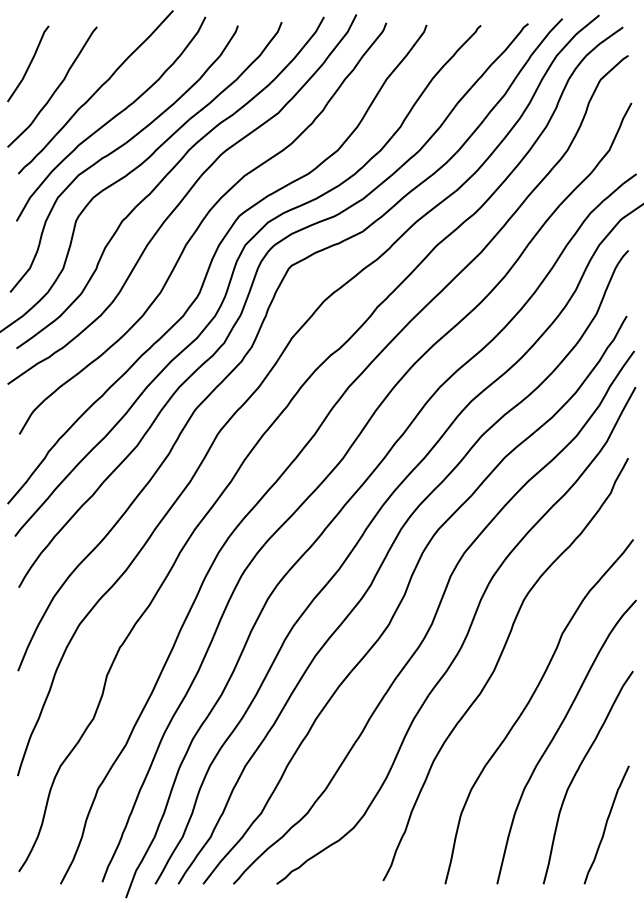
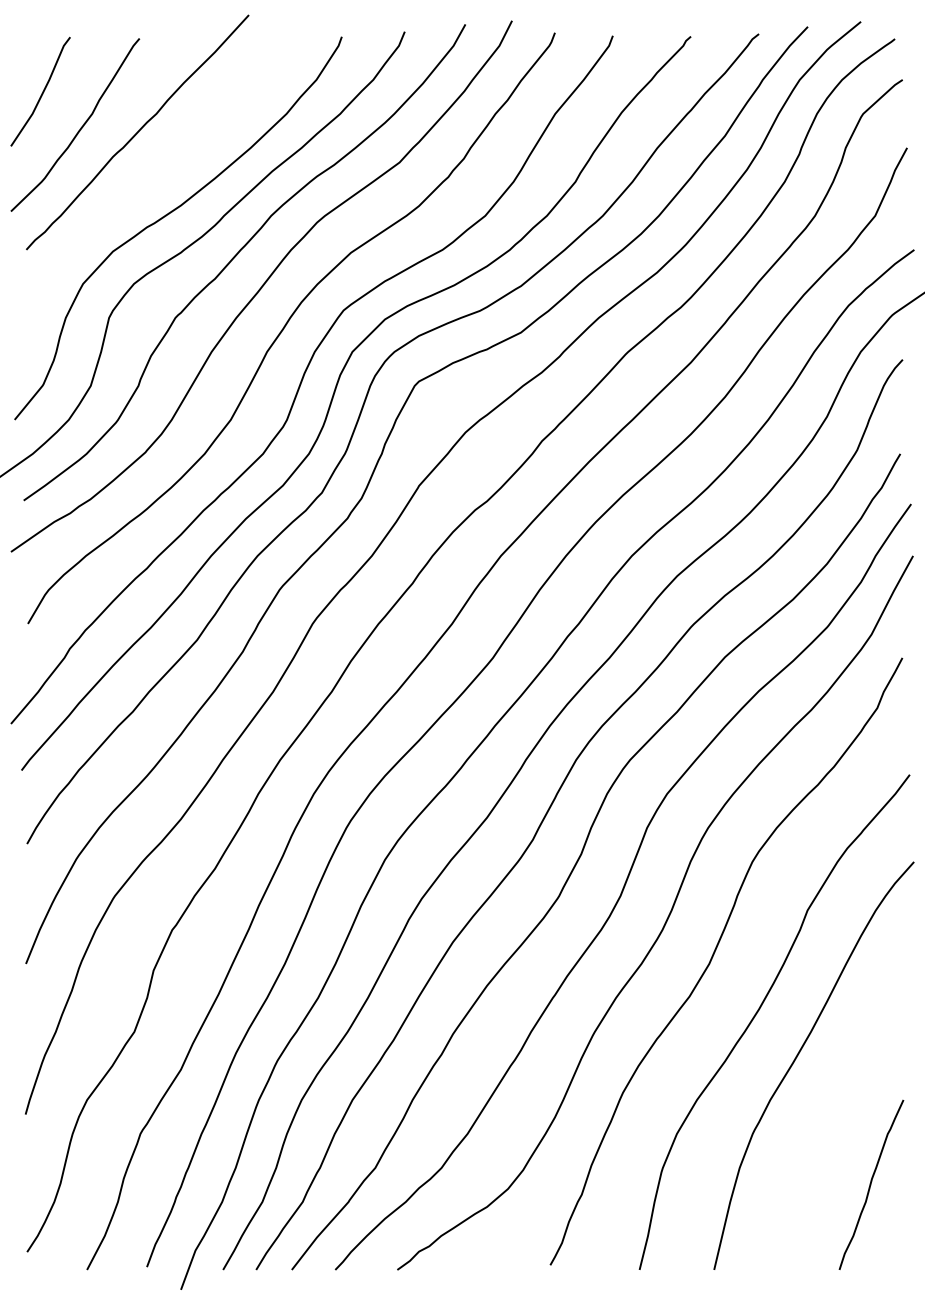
curve: (111, 118) -> (160, 170), removed
curve: (577, 772) -> (829, 1109), removed

